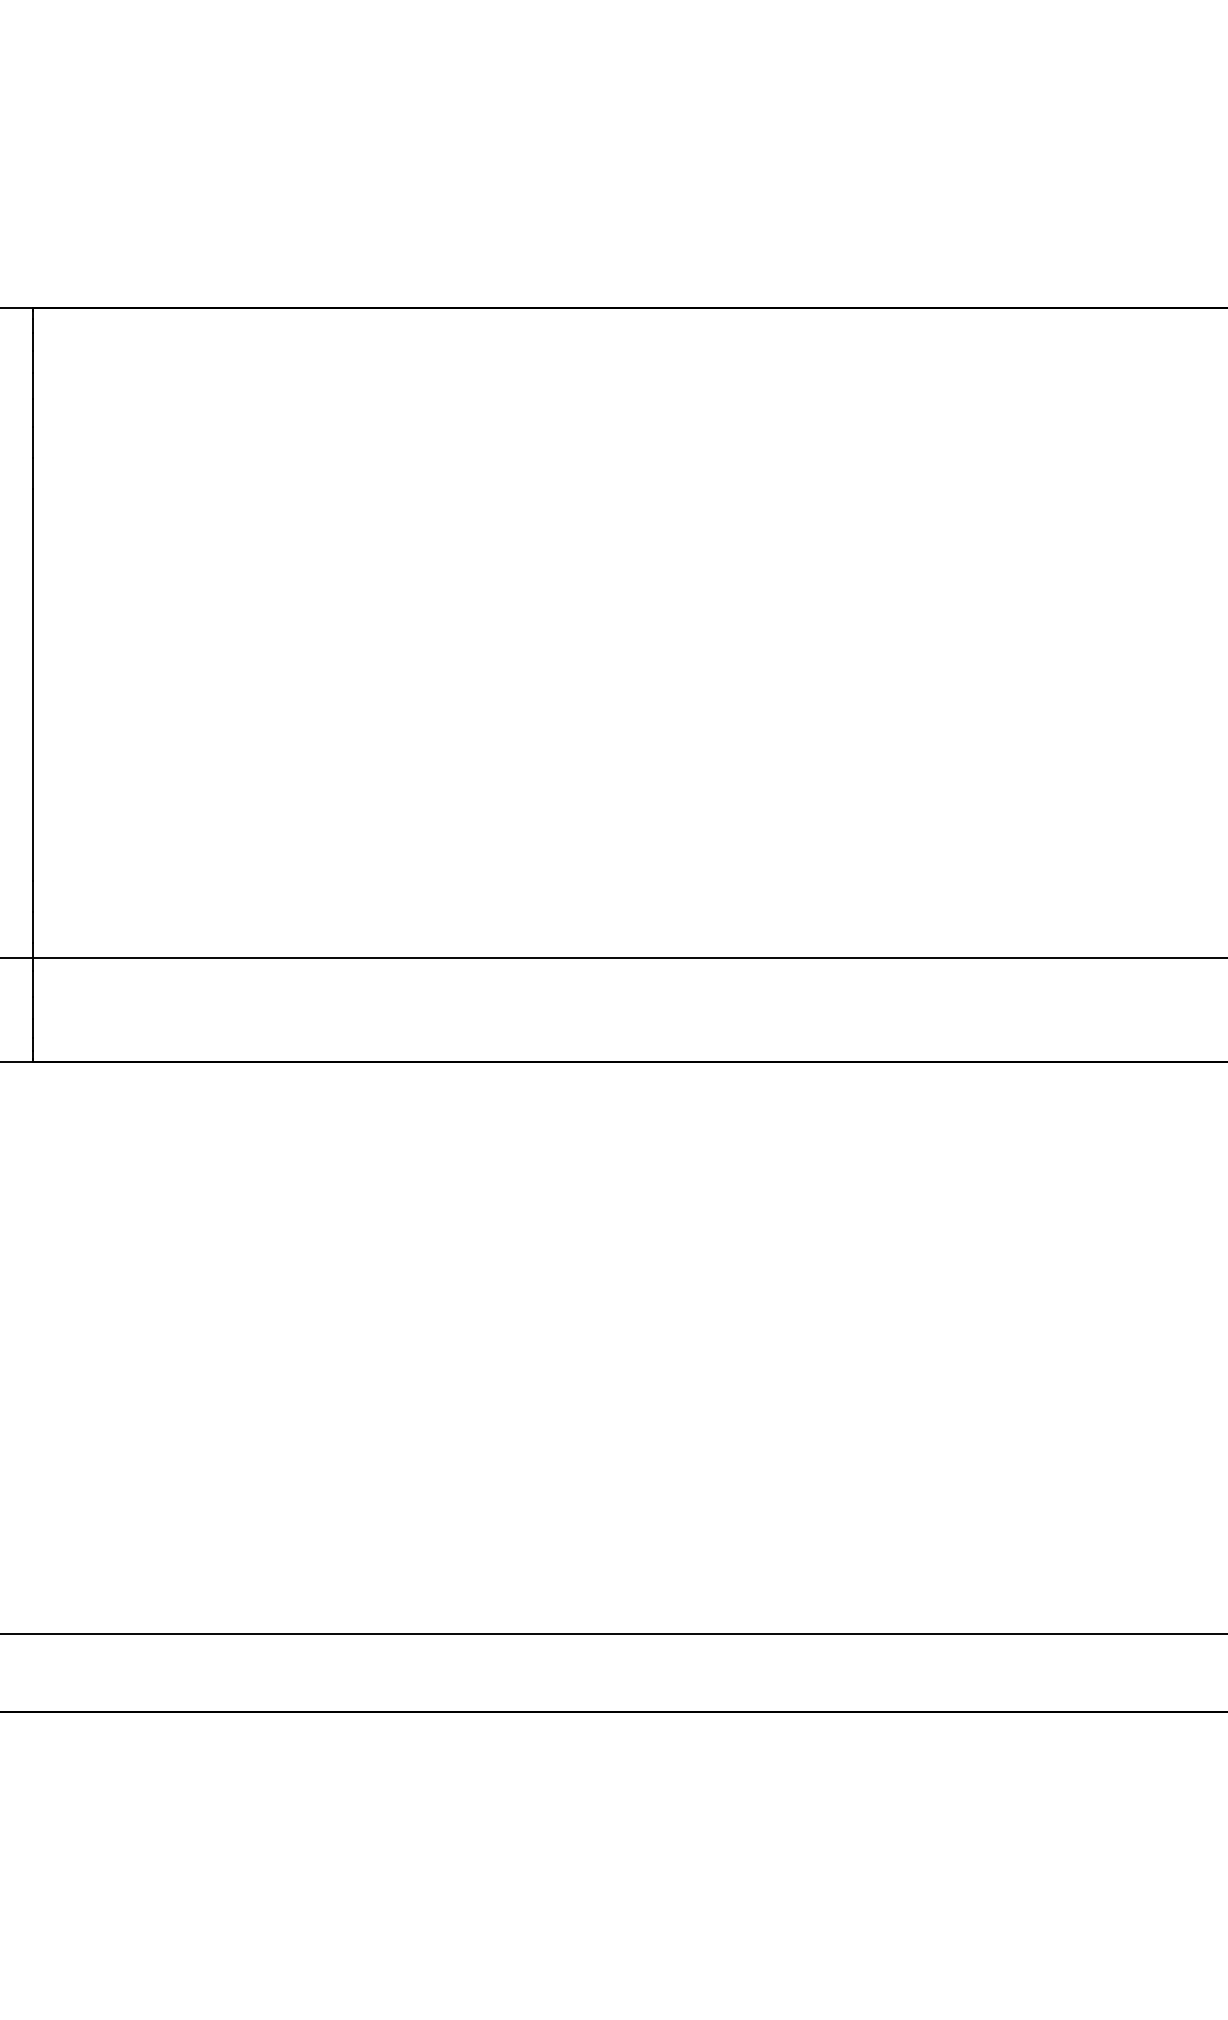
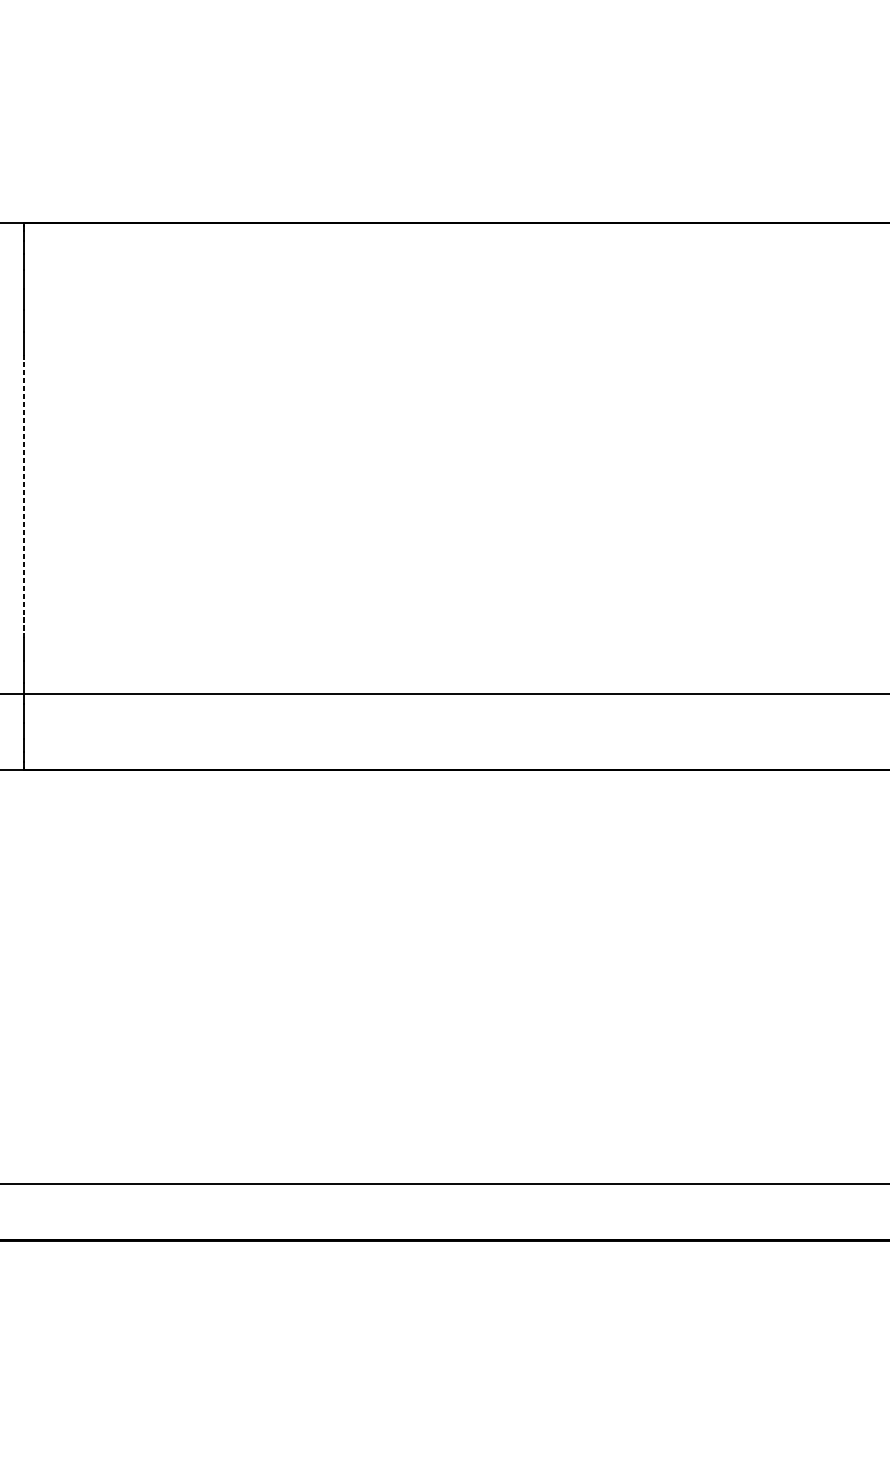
line: (32, 685) -> (23, 496), solid -> dashed

